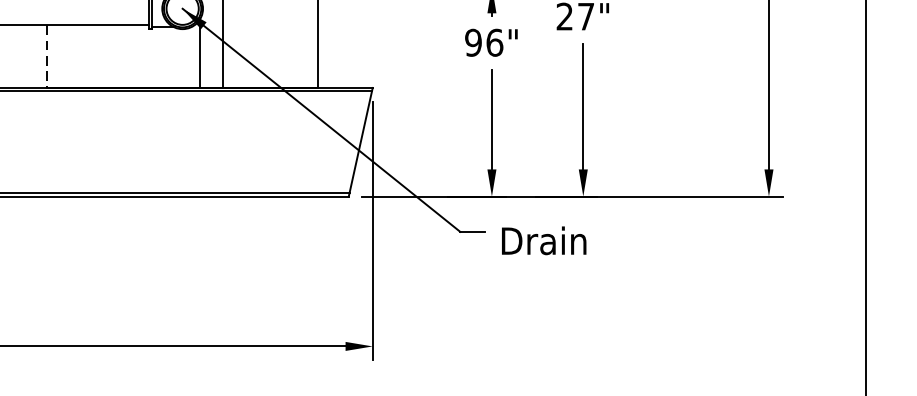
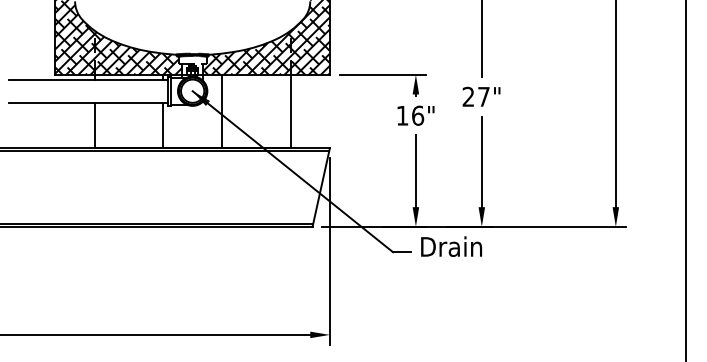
text: (473, 42) -> (402, 115), 96" -> 16"
line: (46, 56) -> (94, 125), dashed -> solid
line: (200, 56) -> (163, 125), moved
text: (544, 240) -> (451, 246), moved

